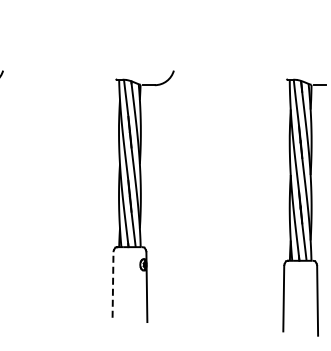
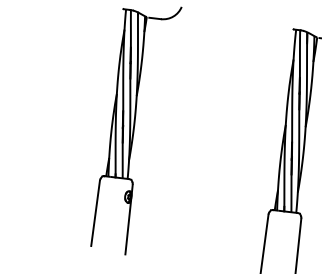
line: (113, 284) -> (96, 212), dashed -> solid

